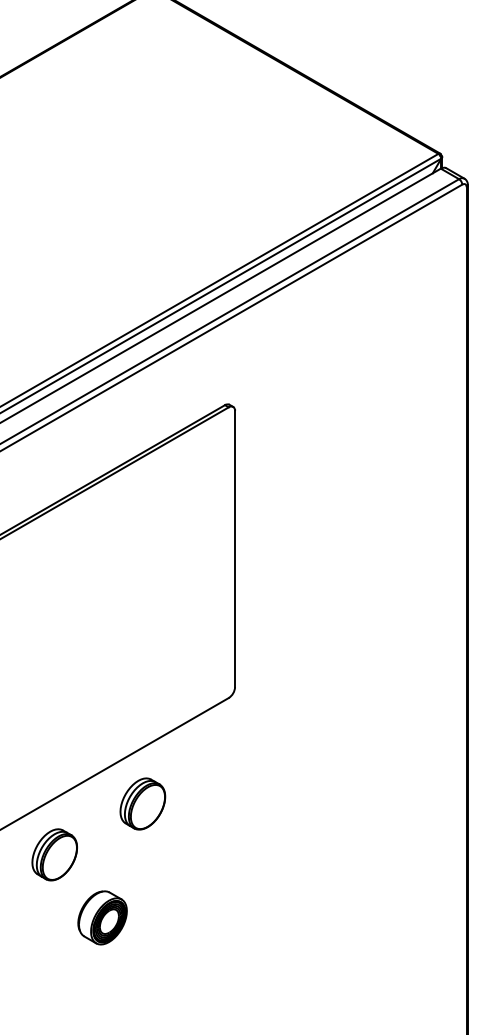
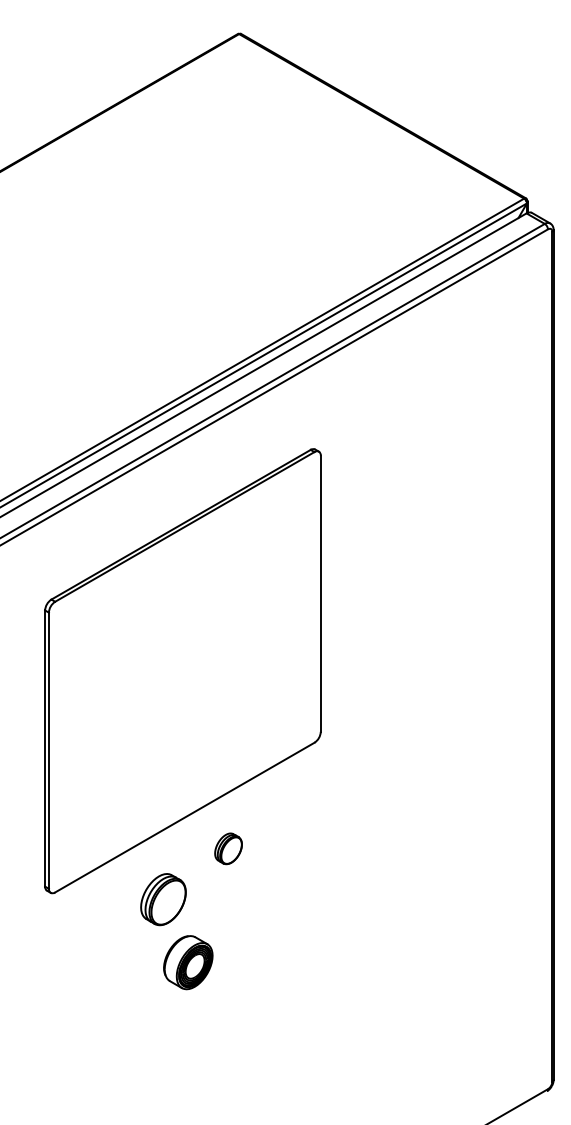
part: (142, 803) -> (228, 848), size x0.6
part: (54, 854) -> (163, 899), moved

